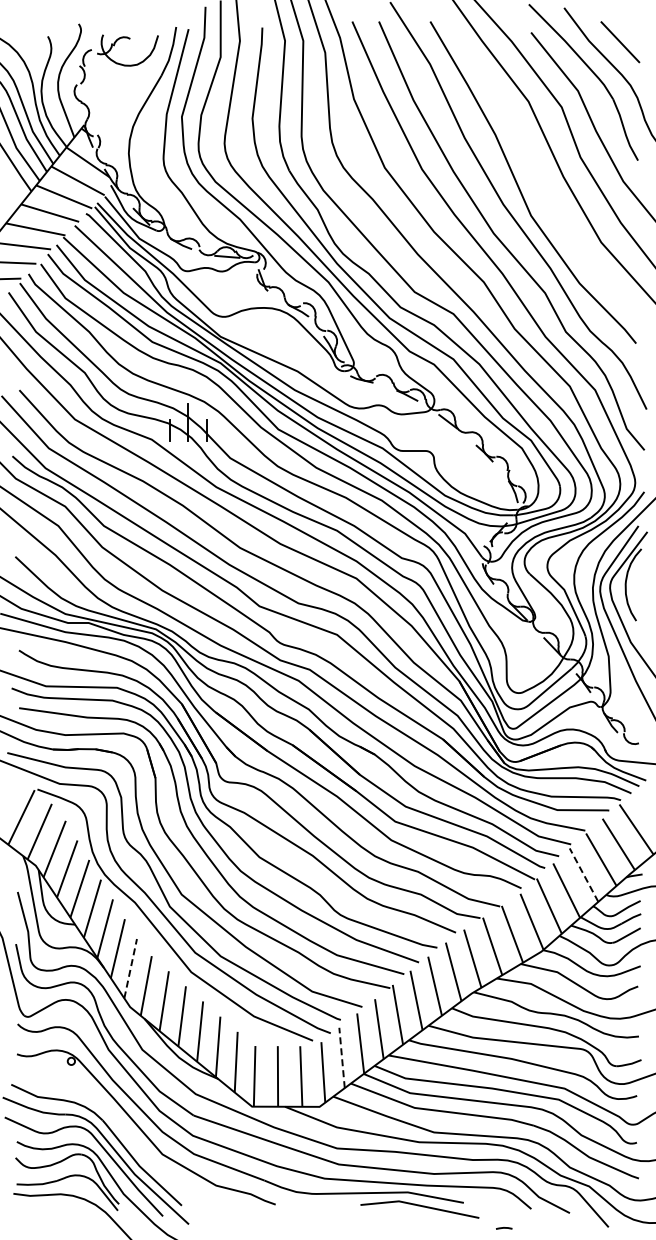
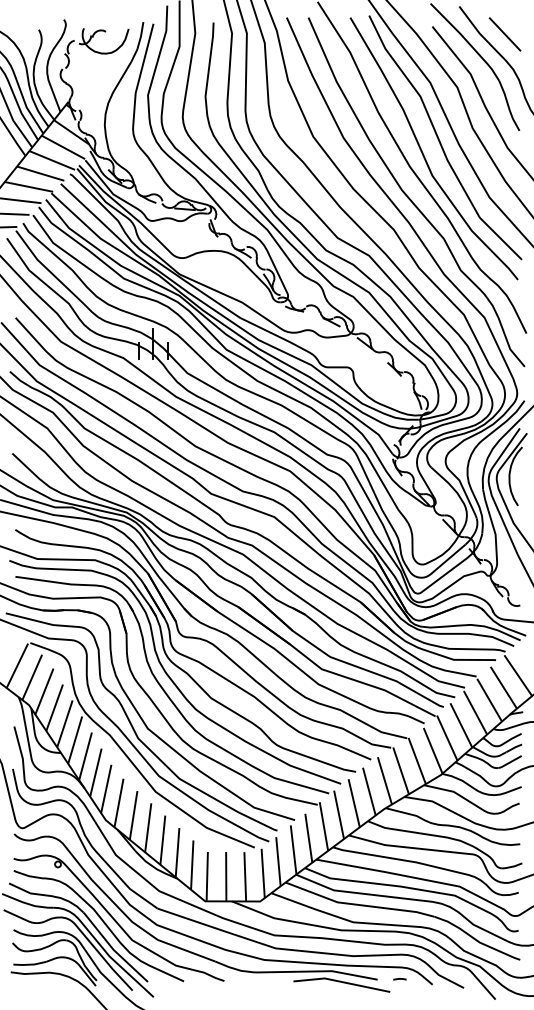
curve: (539, 169) -> (439, 138), added
line: (583, 874) -> (475, 712), dashed -> solid
line: (130, 968) -> (106, 788), dashed -> solid
line: (342, 1057) -> (278, 861), dashed -> solid
curve: (126, 1132) -> (102, 922), added
line: (504, 1228) -> (400, 979), moved

